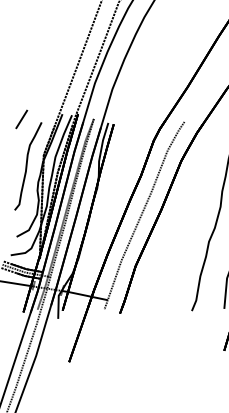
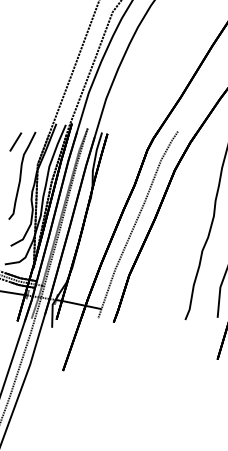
line: (21, 118) -> (15, 141), moved

